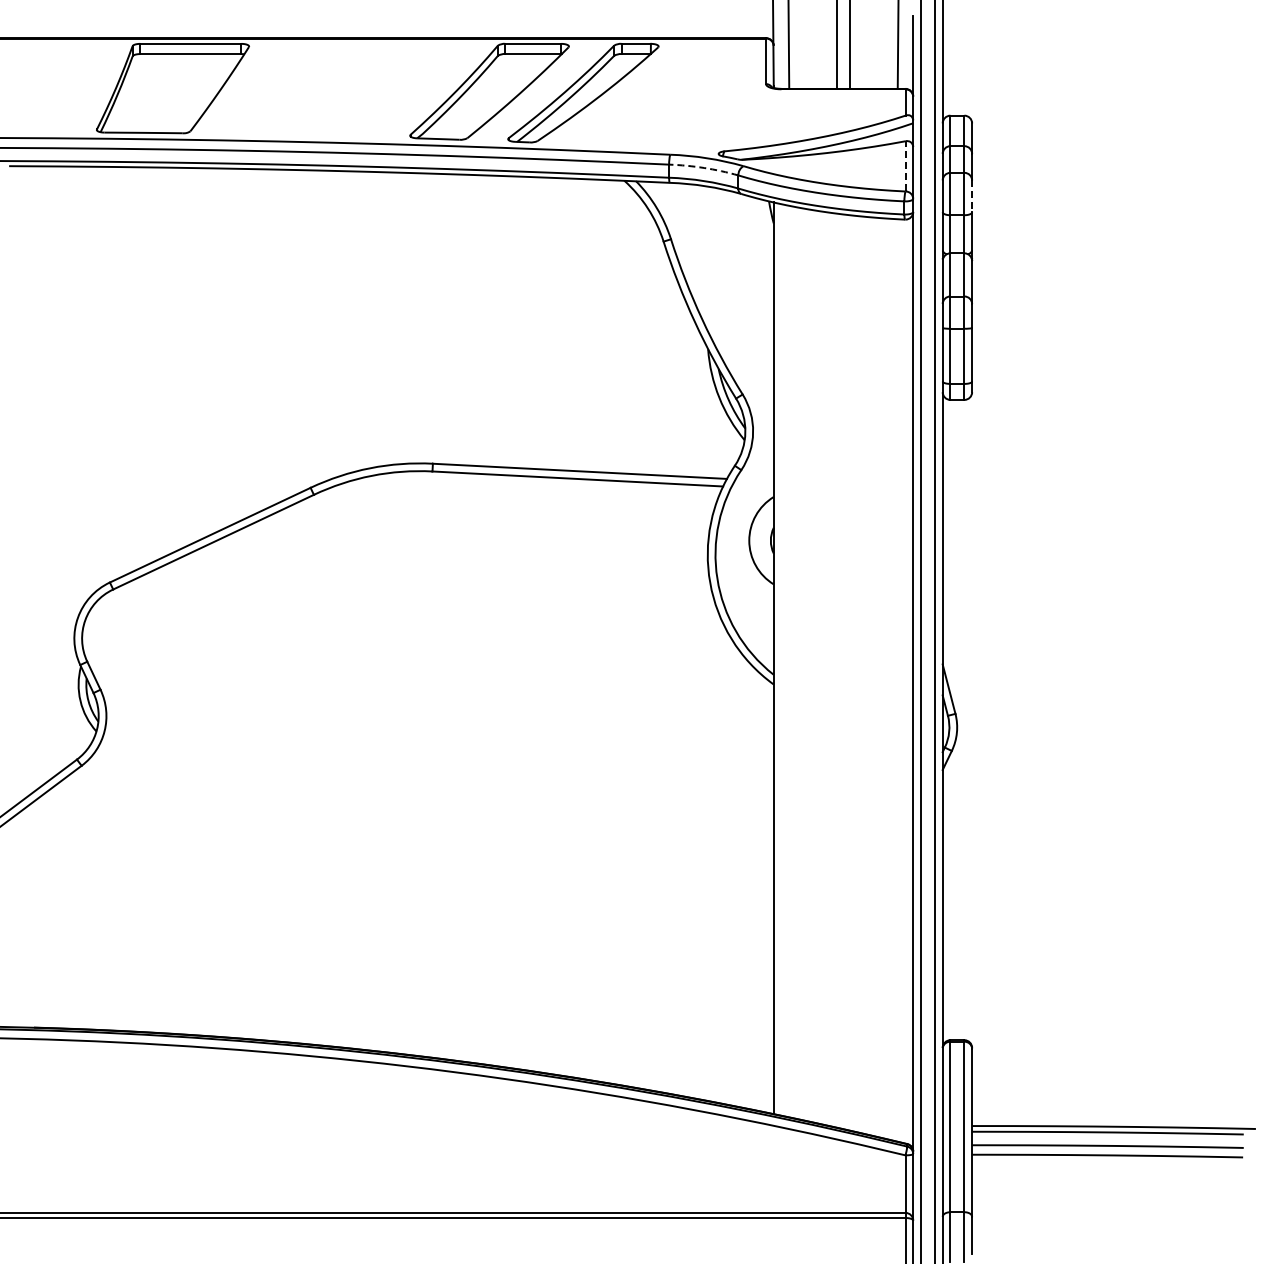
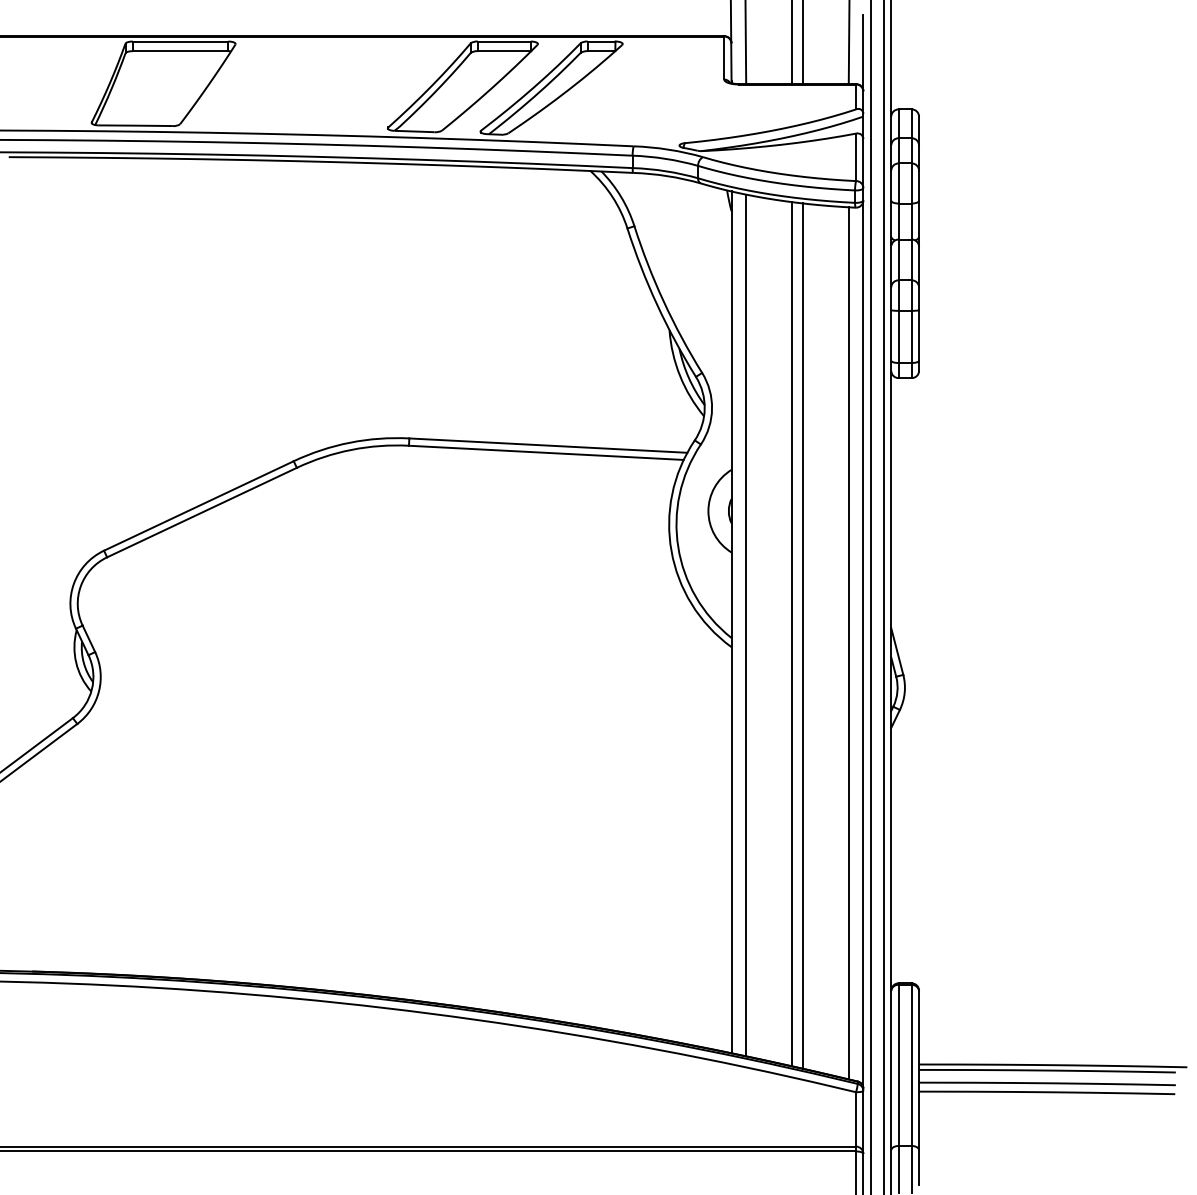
line: (905, 165) -> (856, 156), dashed -> solid
arc: (704, 167) -> (666, 158), dashed -> solid
line: (972, 196) -> (919, 185), dashed -> solid
line: (789, 661) -> (746, 625), added
line: (837, 670) -> (791, 633), added
line: (849, 672) -> (803, 635), added
line: (897, 680) -> (848, 643), added

